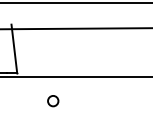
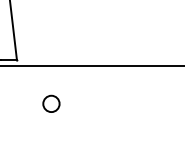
circle: (53, 101) -> (51, 104), moved

